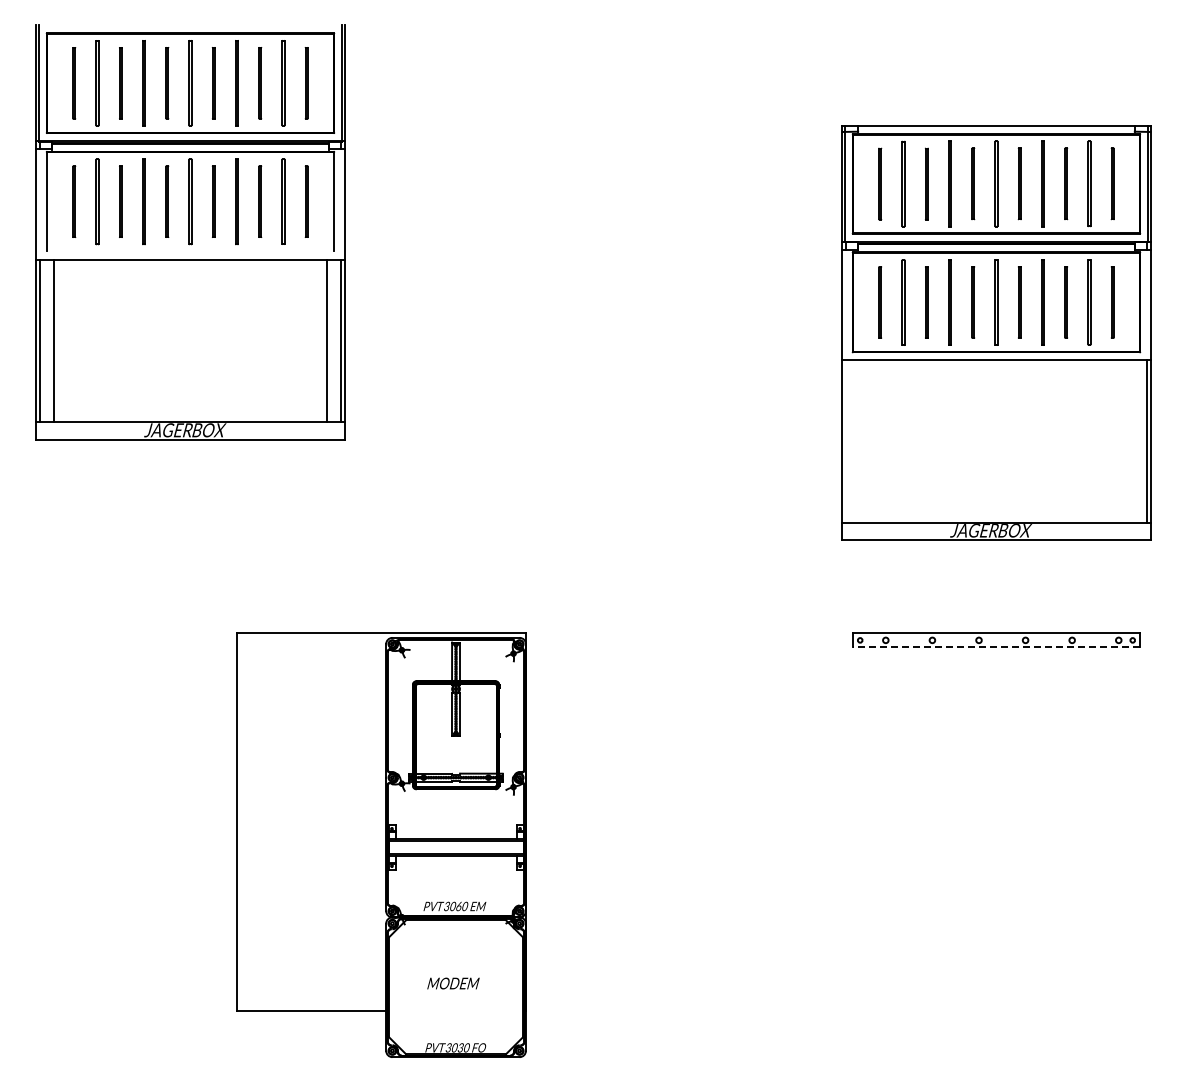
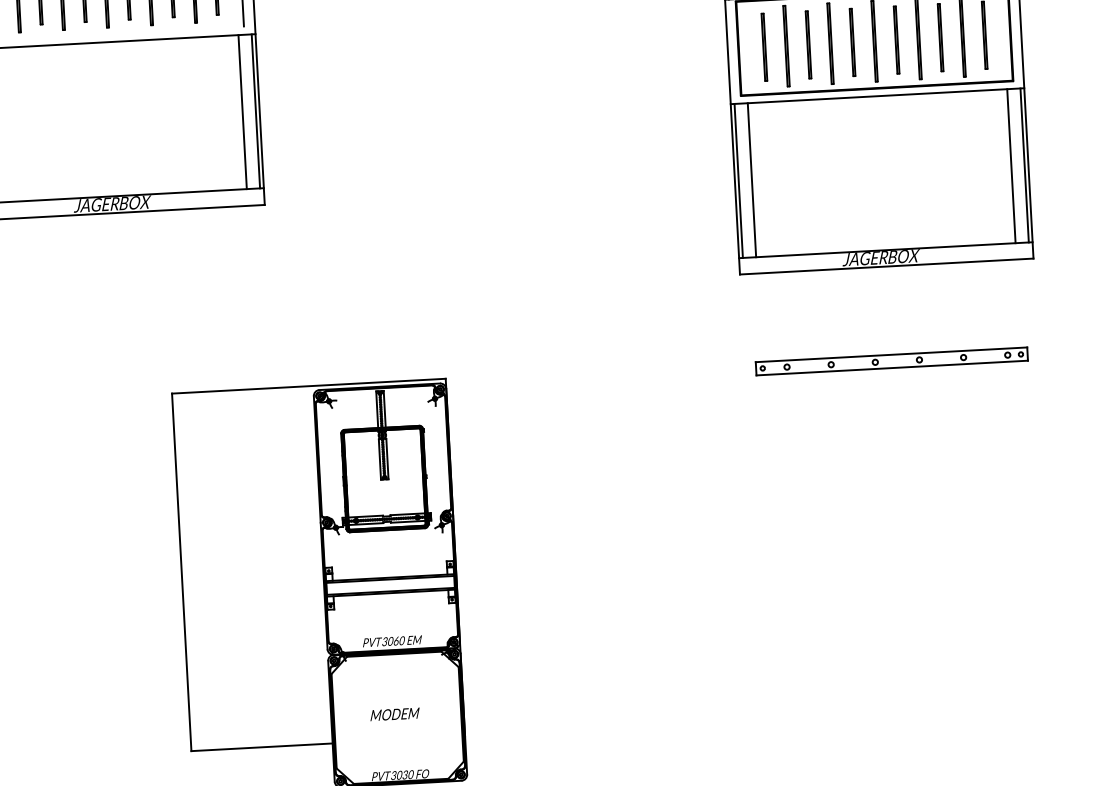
line: (845, 441) -> (738, 180), added
line: (859, 441) -> (751, 180), added
line: (1133, 441) -> (1011, 165), added
line: (995, 647) -> (891, 368), dashed -> solid

